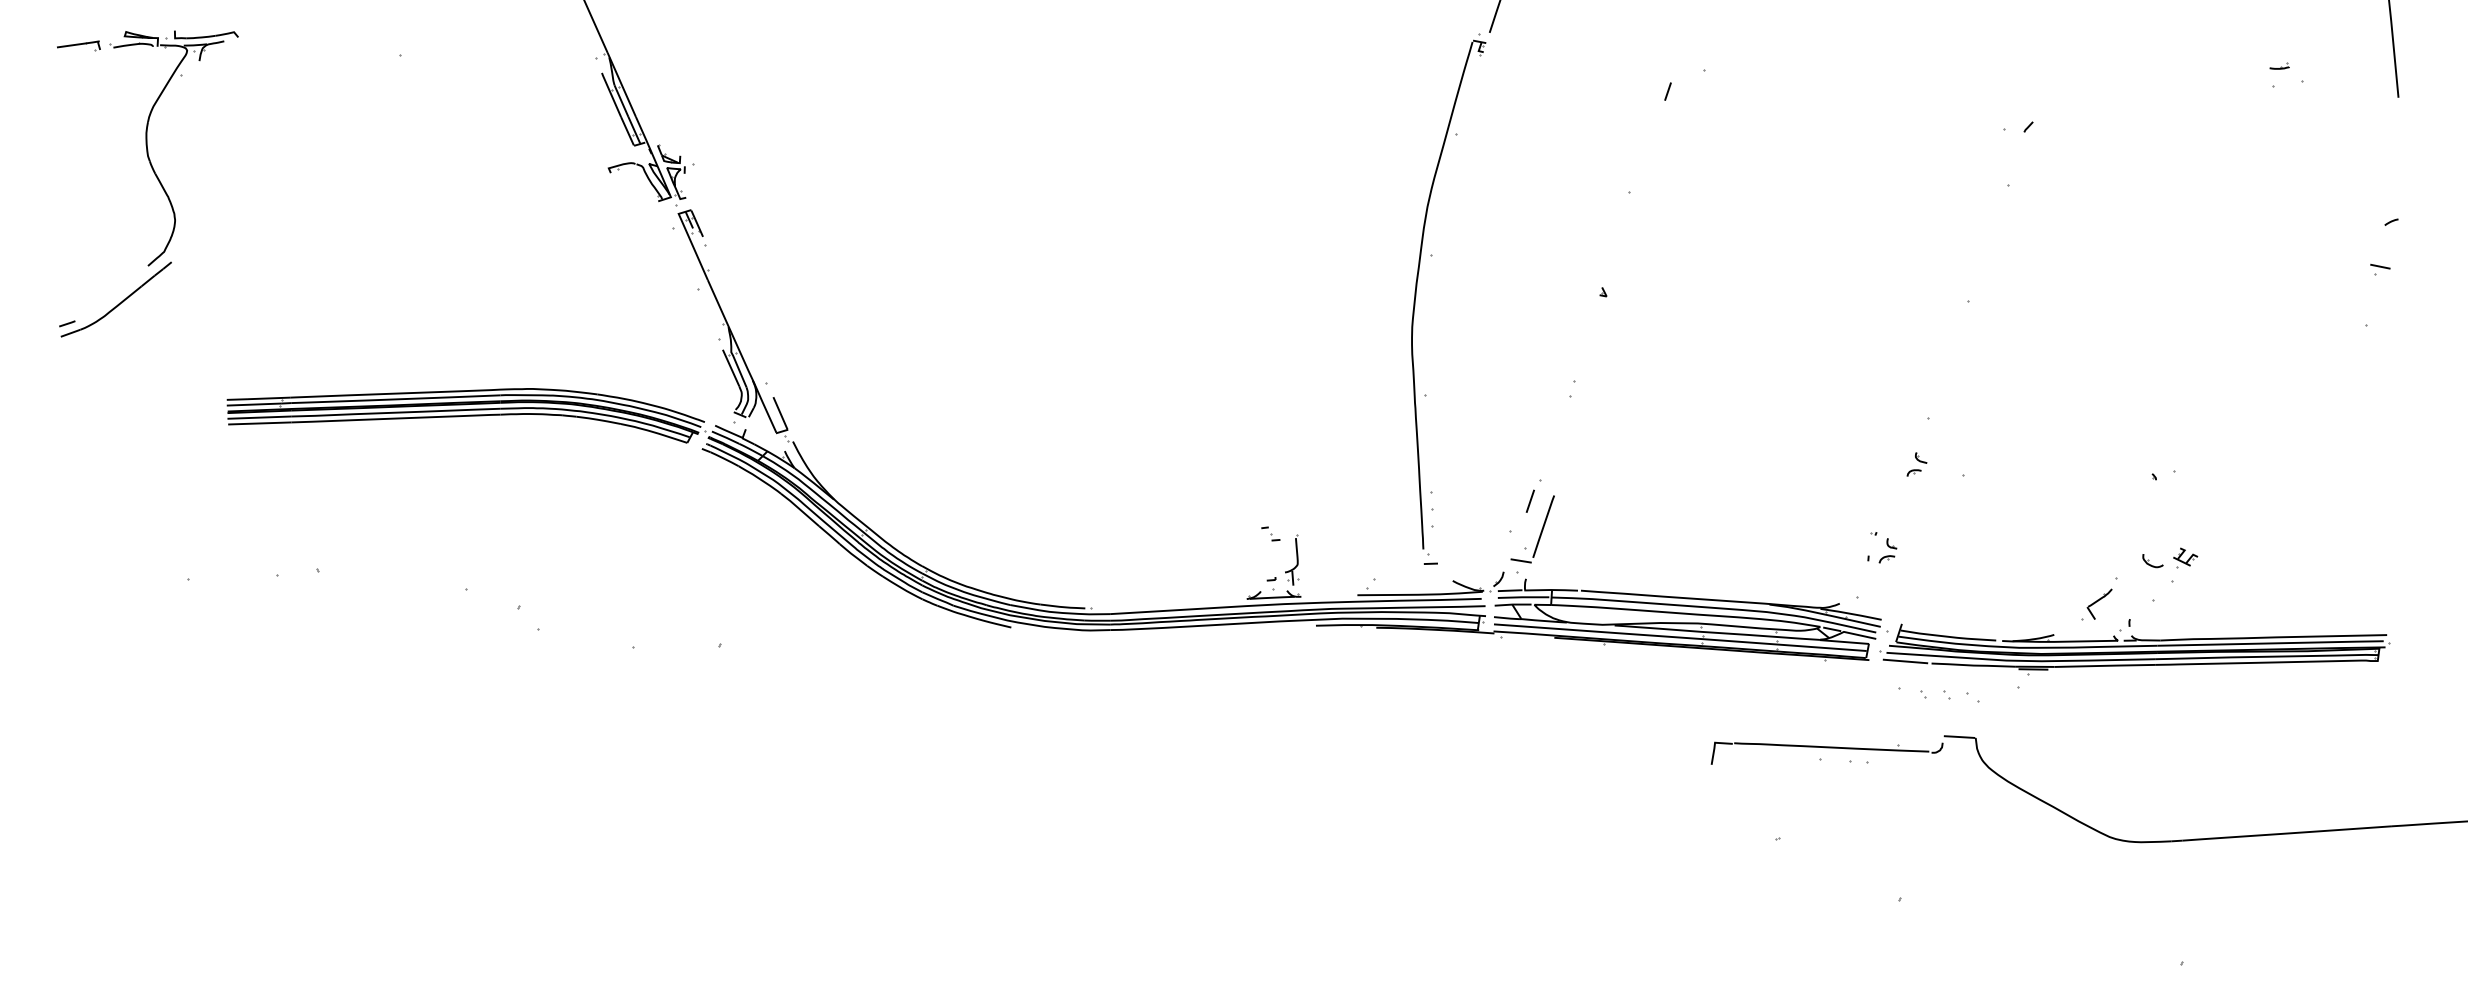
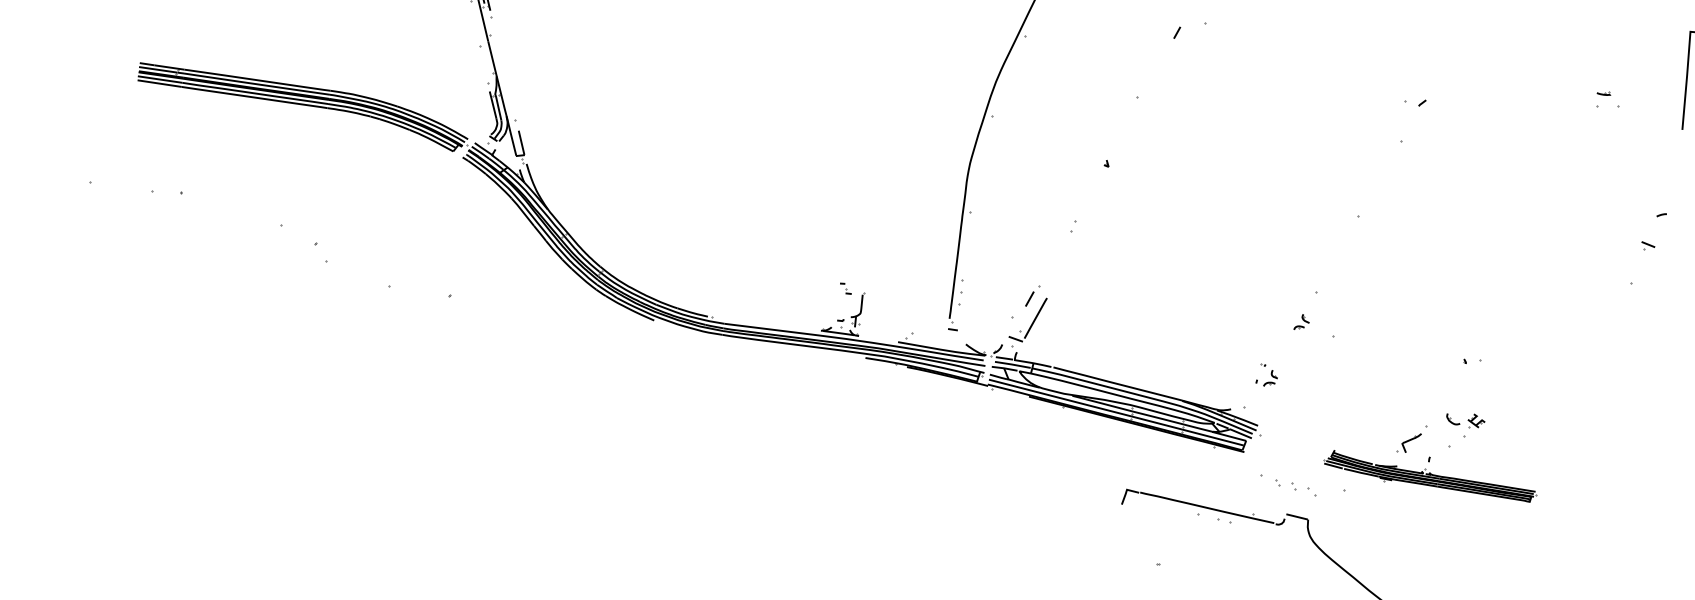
part: (2134, 649) -> (1429, 478), size x0.6

